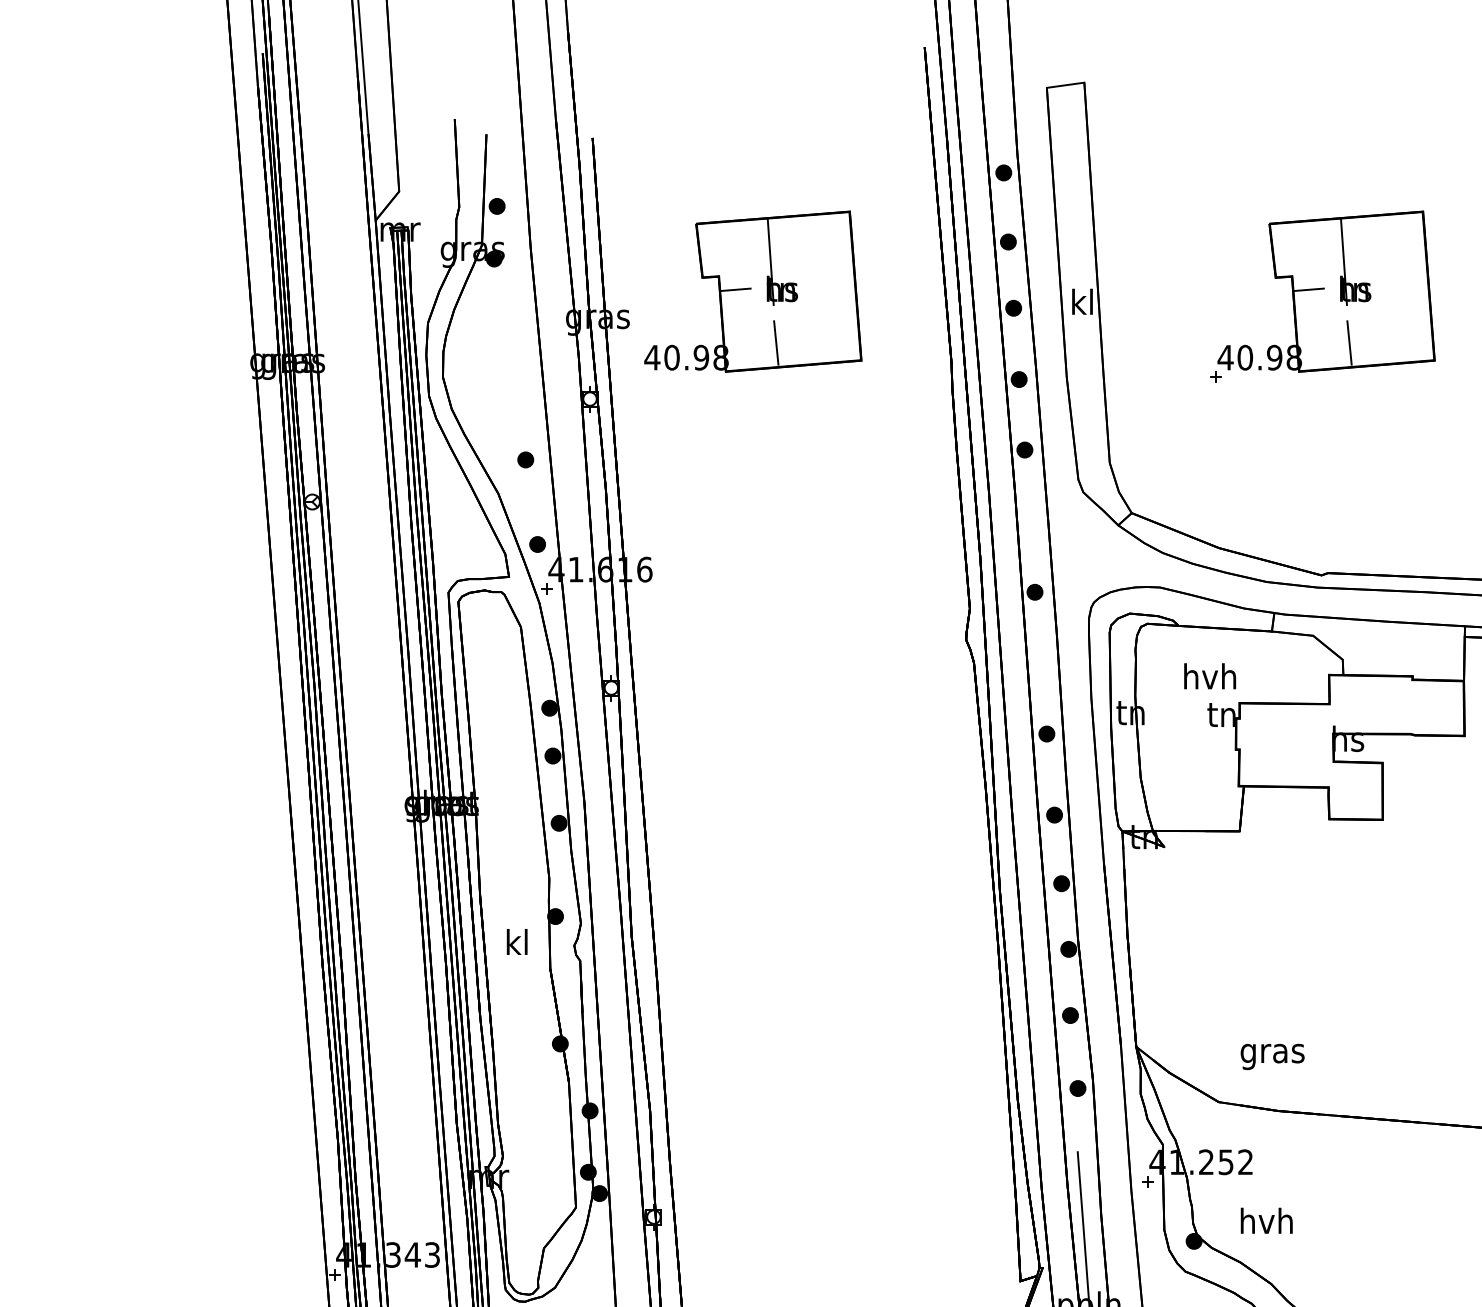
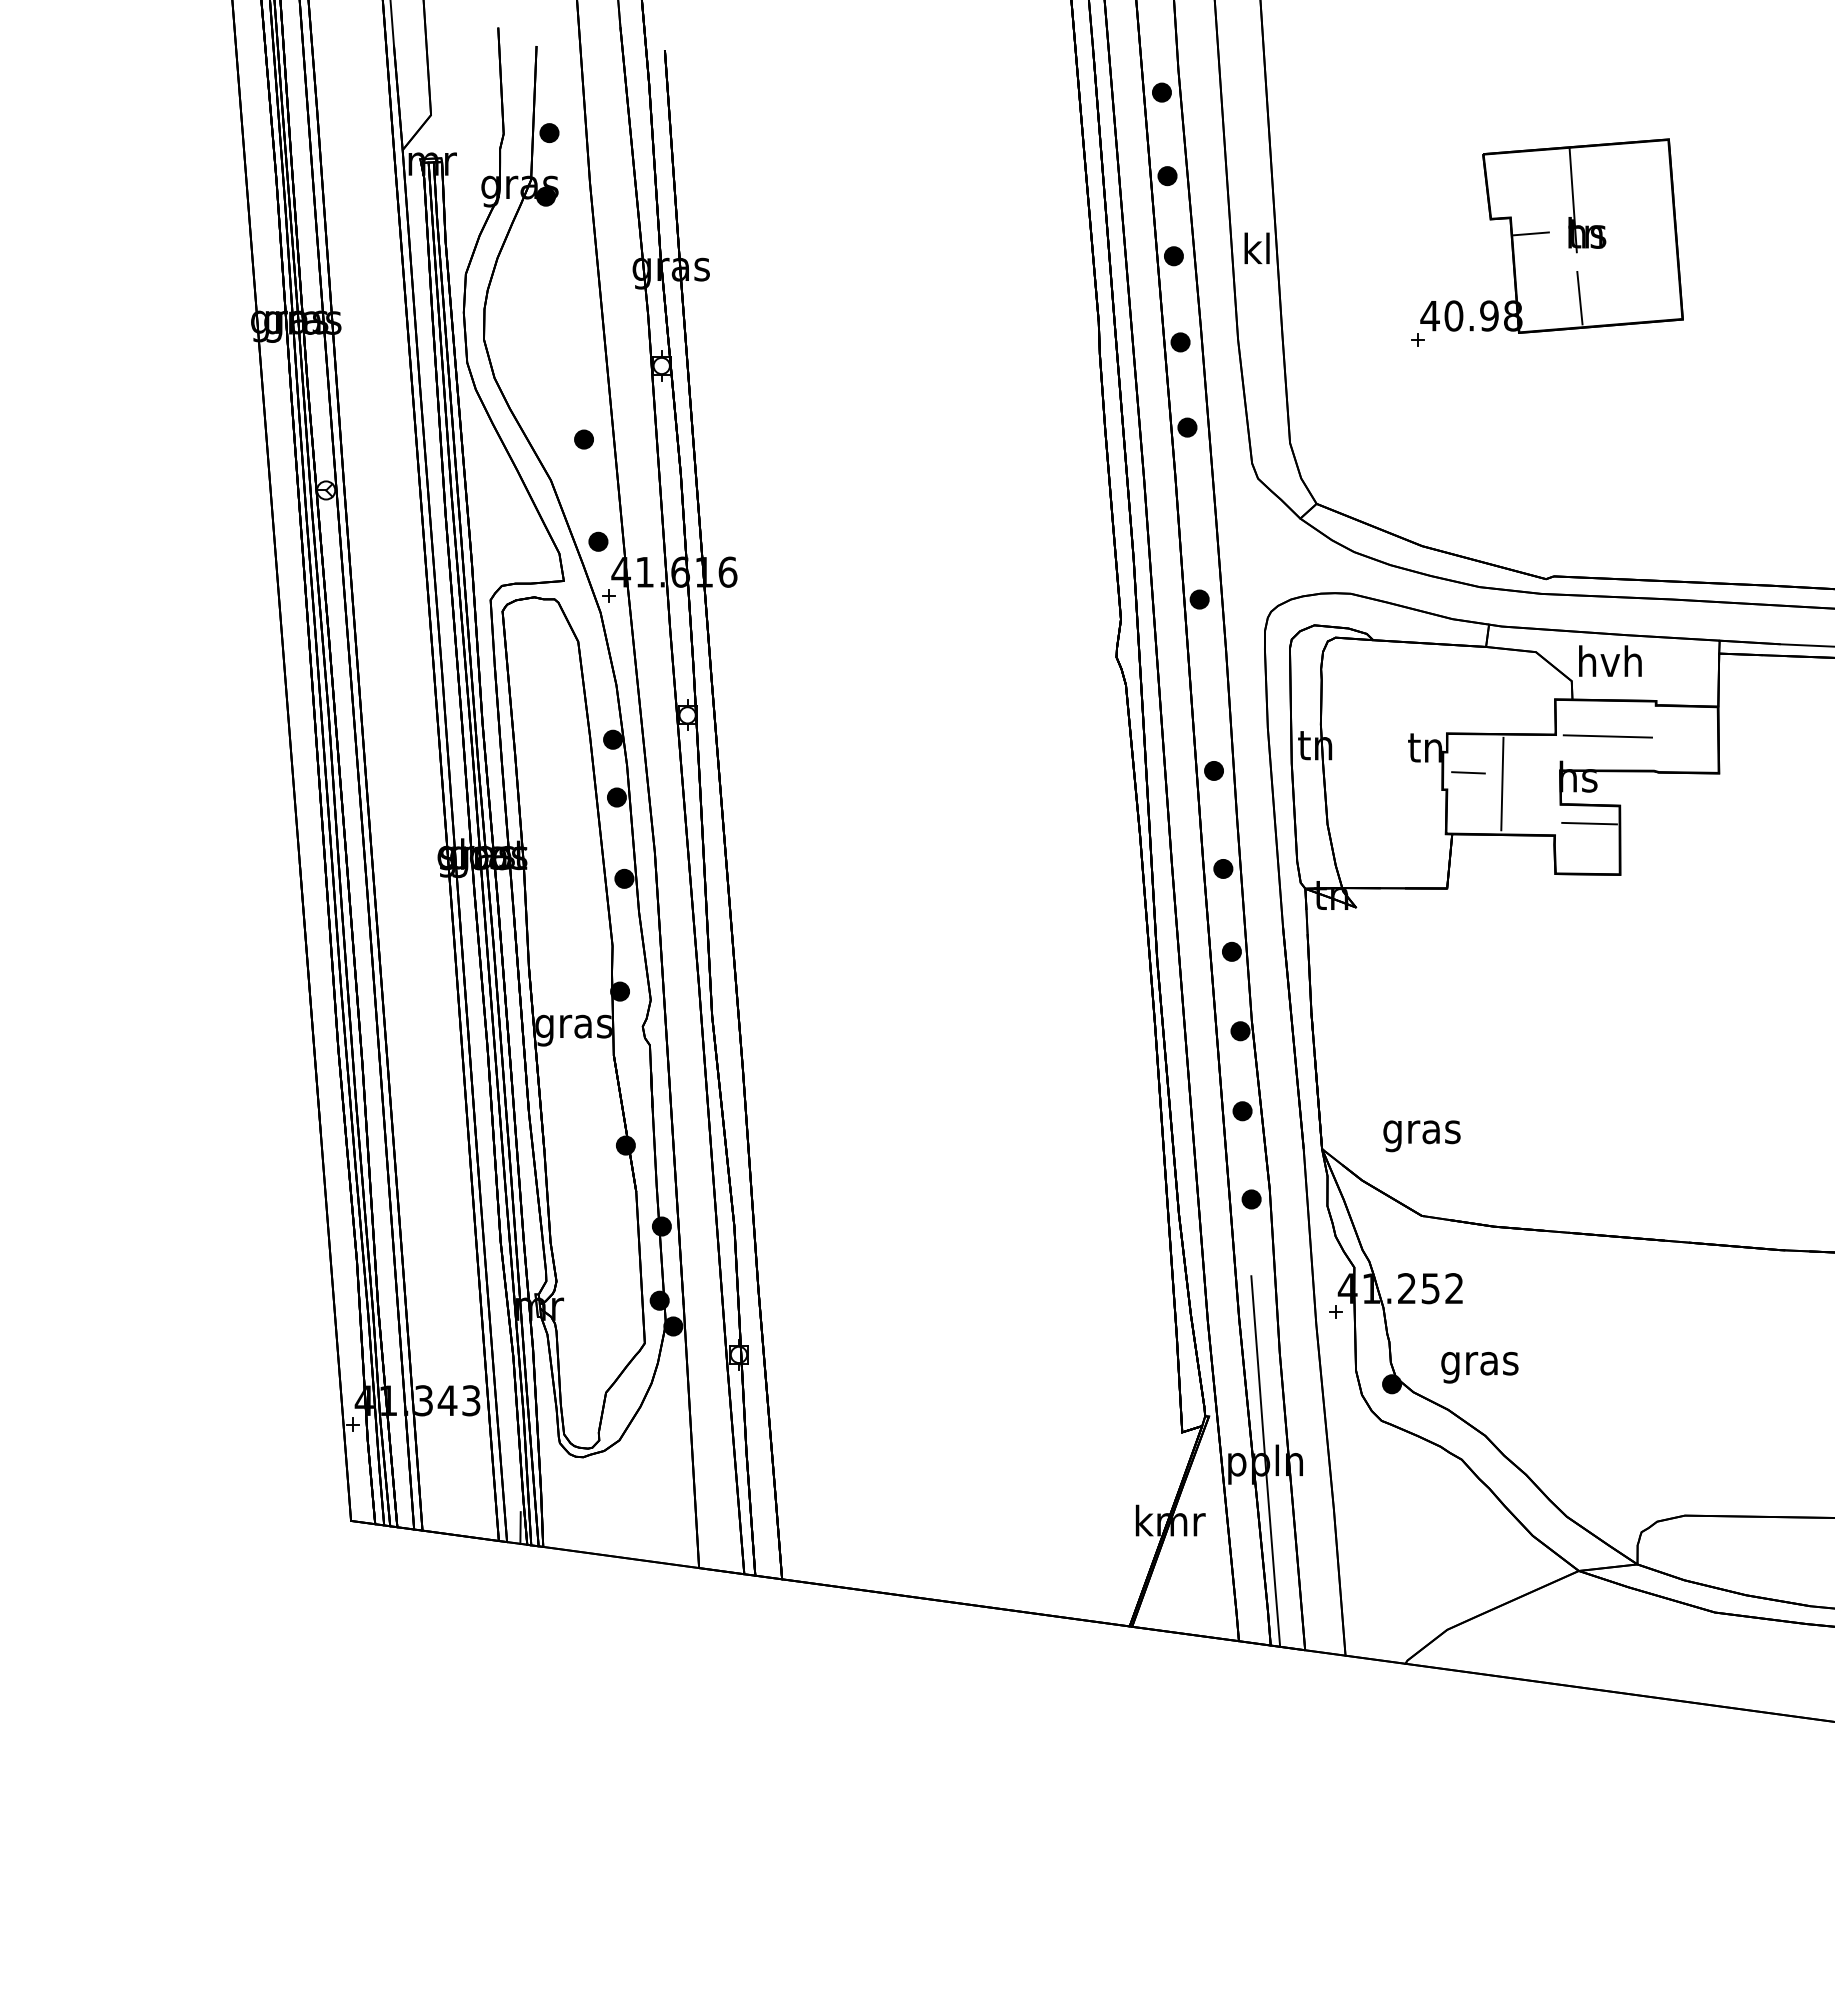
part: (752, 291) -> (858, 235), removed
text: (1210, 675) -> (1610, 660), moved
line: (1372, 705) -> (1607, 736), added
line: (1257, 735) -> (1468, 772), added
line: (1285, 744) -> (1502, 783), added
line: (1357, 777) -> (1589, 823), added
text: (517, 945) -> (573, 1026), kl -> gras
text: (1272, 1057) -> (1421, 1136), moved
text: (1266, 1224) -> (1479, 1363), hvh -> gras

